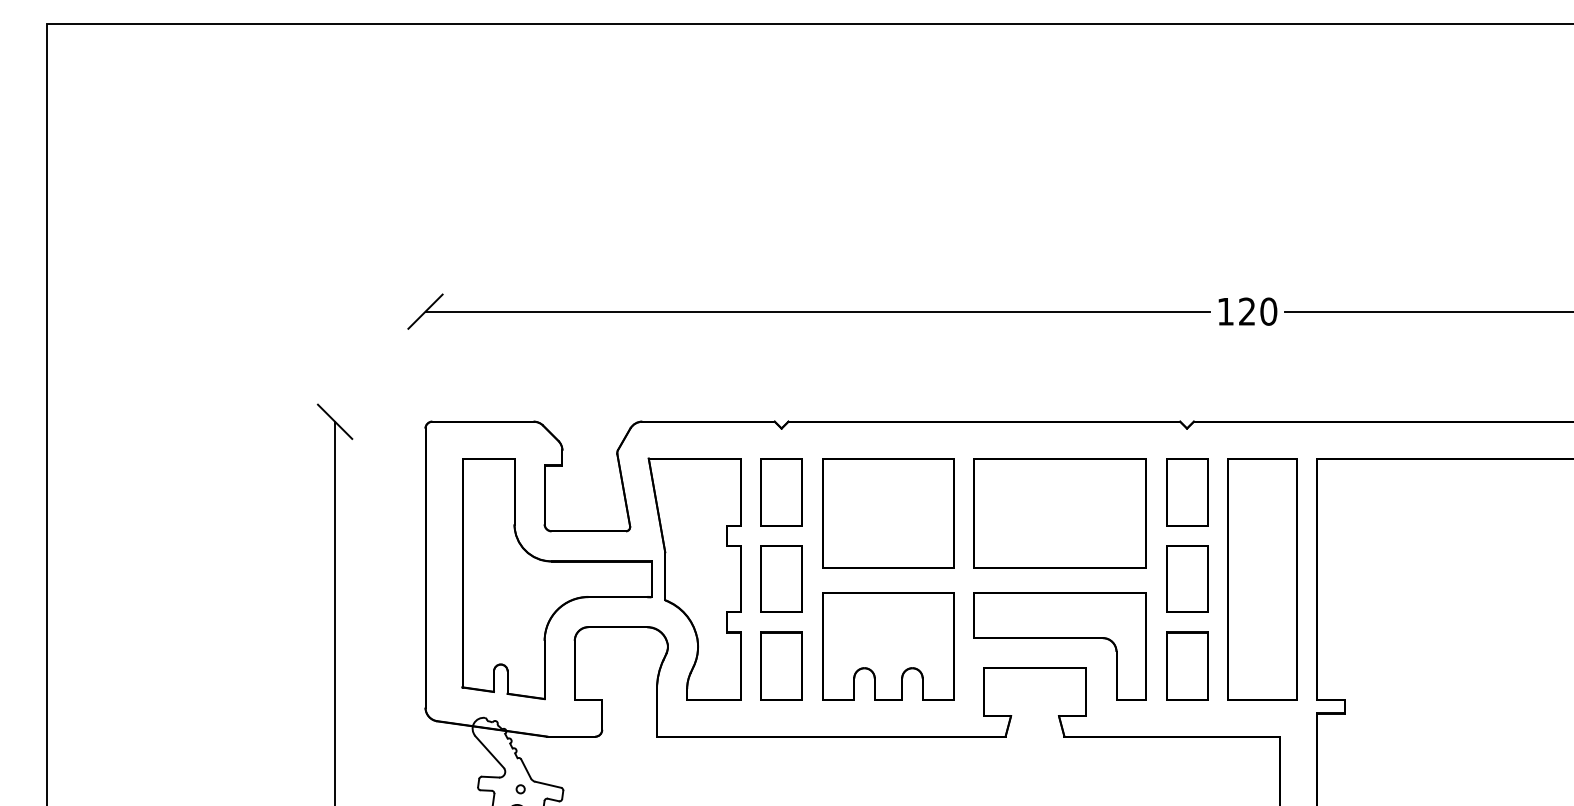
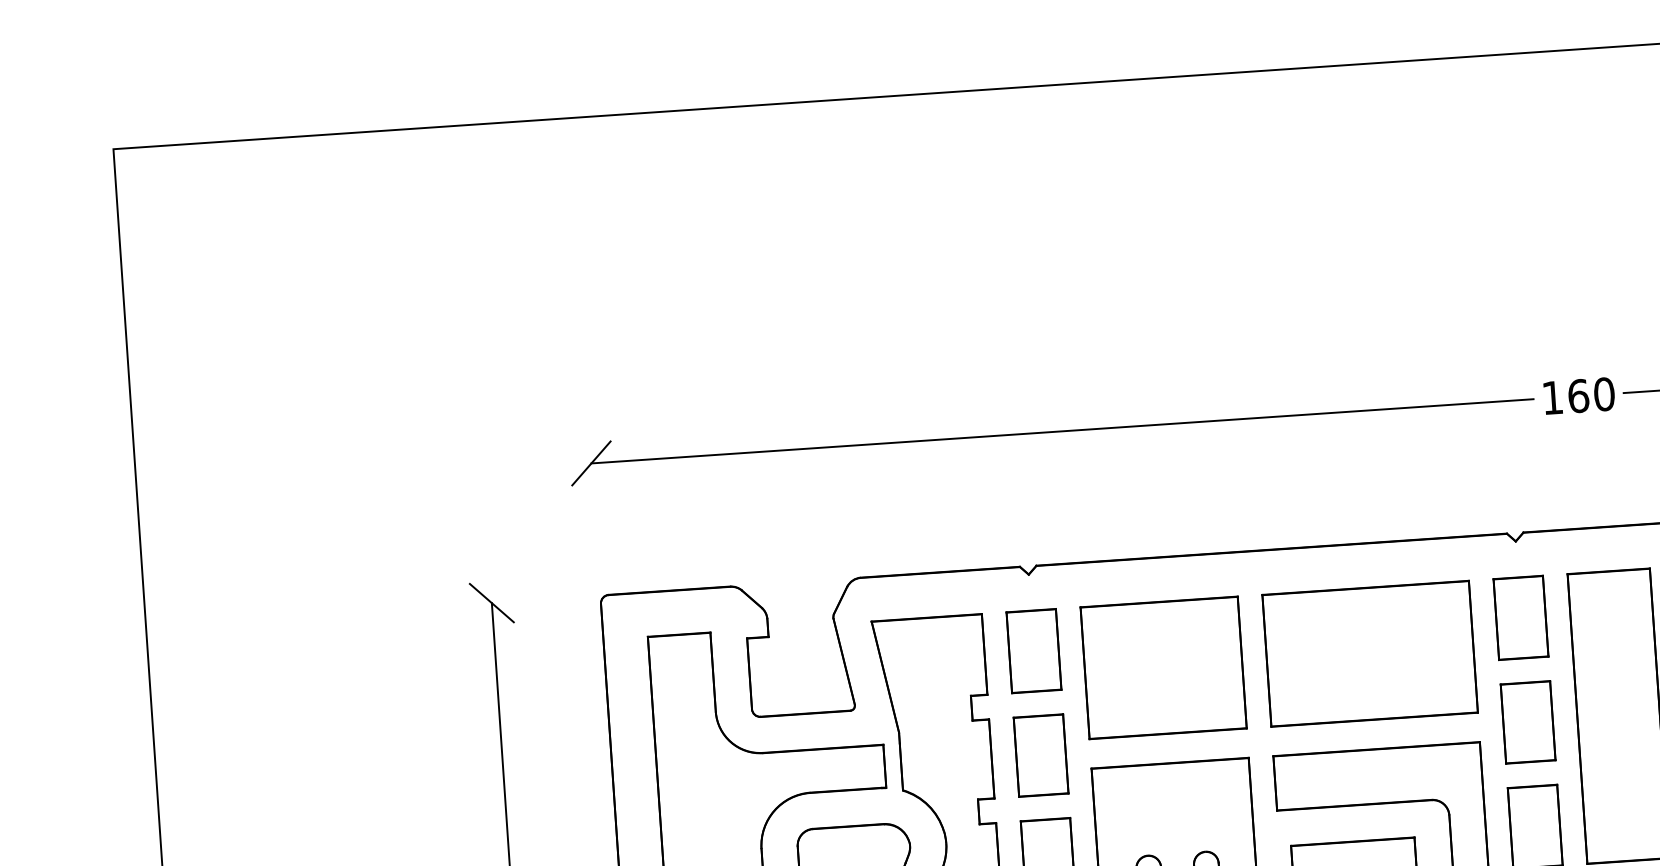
text: (1247, 311) -> (1578, 395), 120 -> 160

